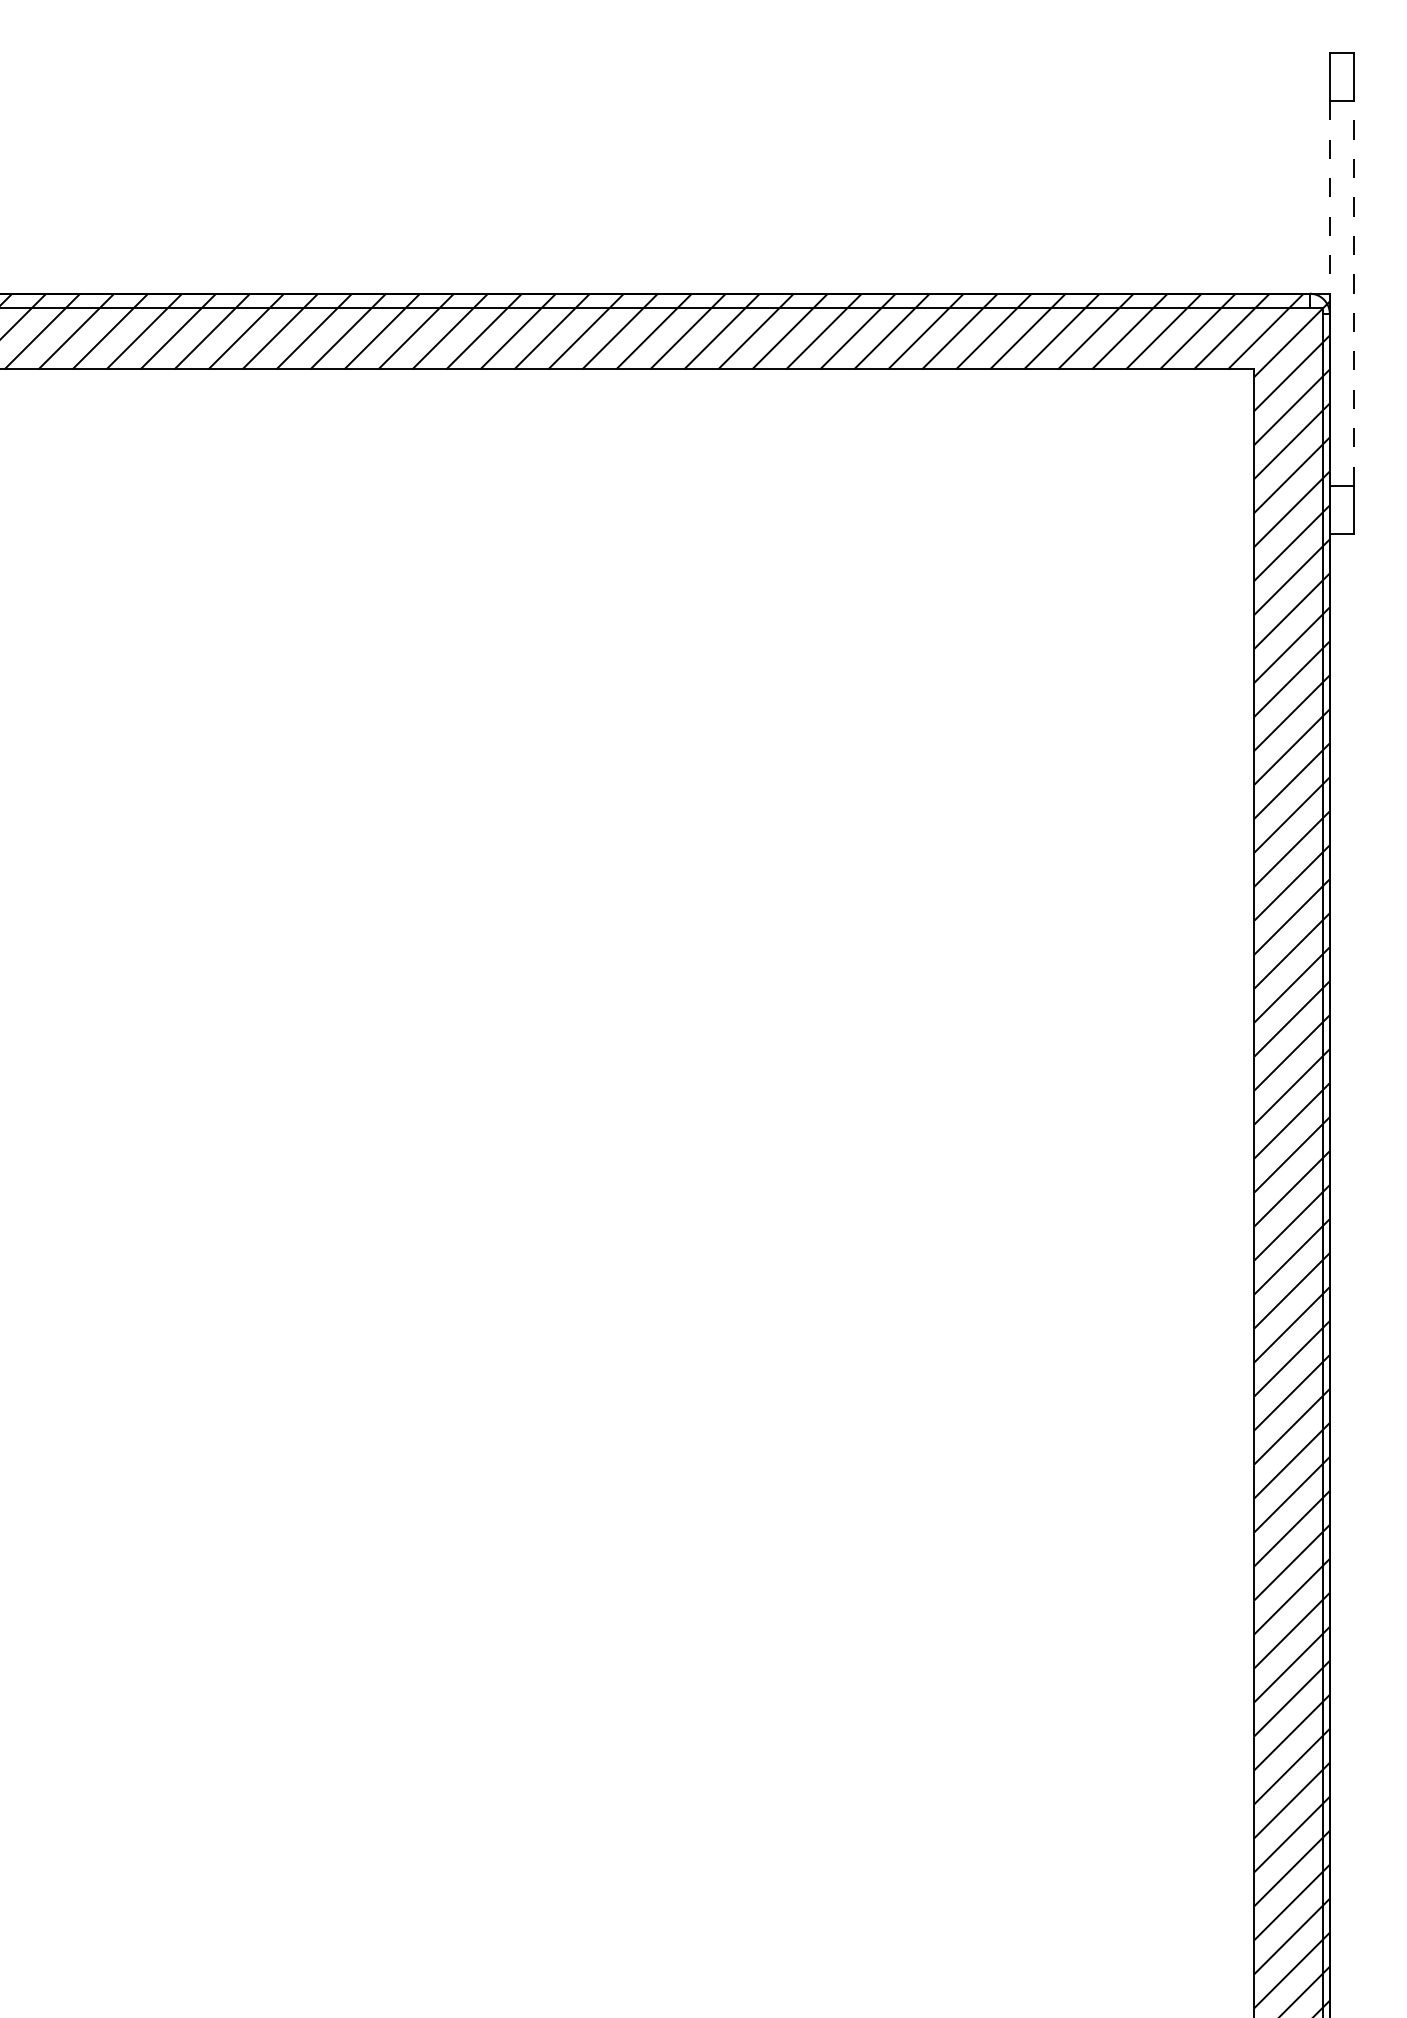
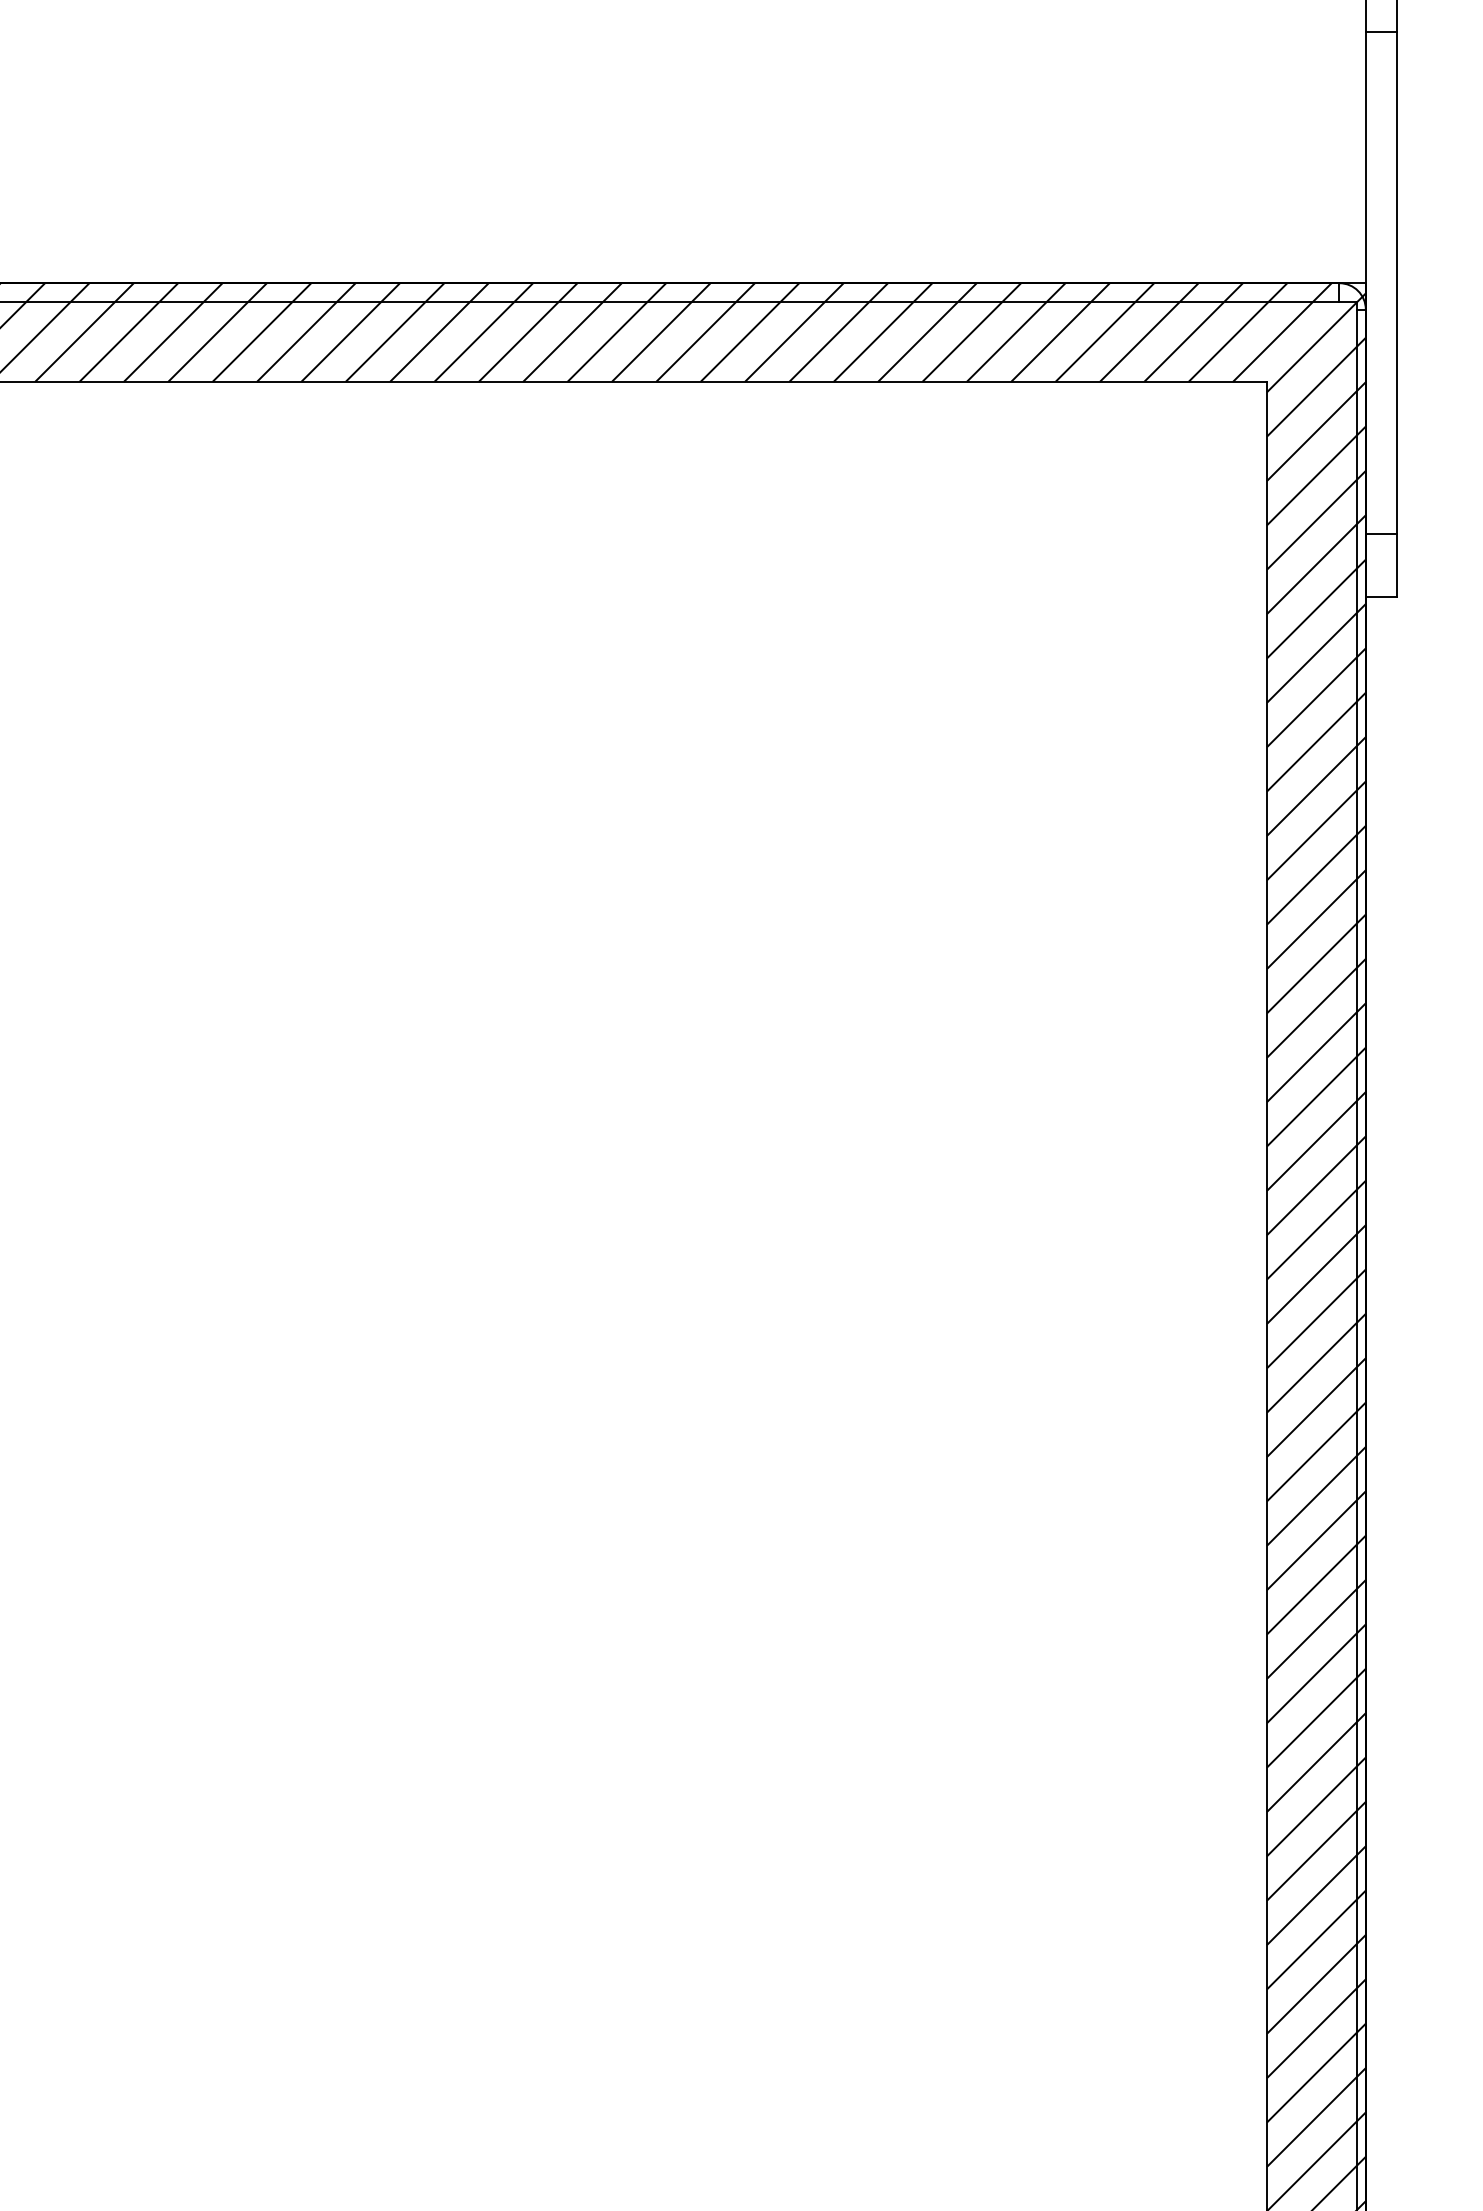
line: (1329, 208) -> (1365, 172), dashed -> solid
line: (1353, 293) -> (1396, 282), dashed -> solid

